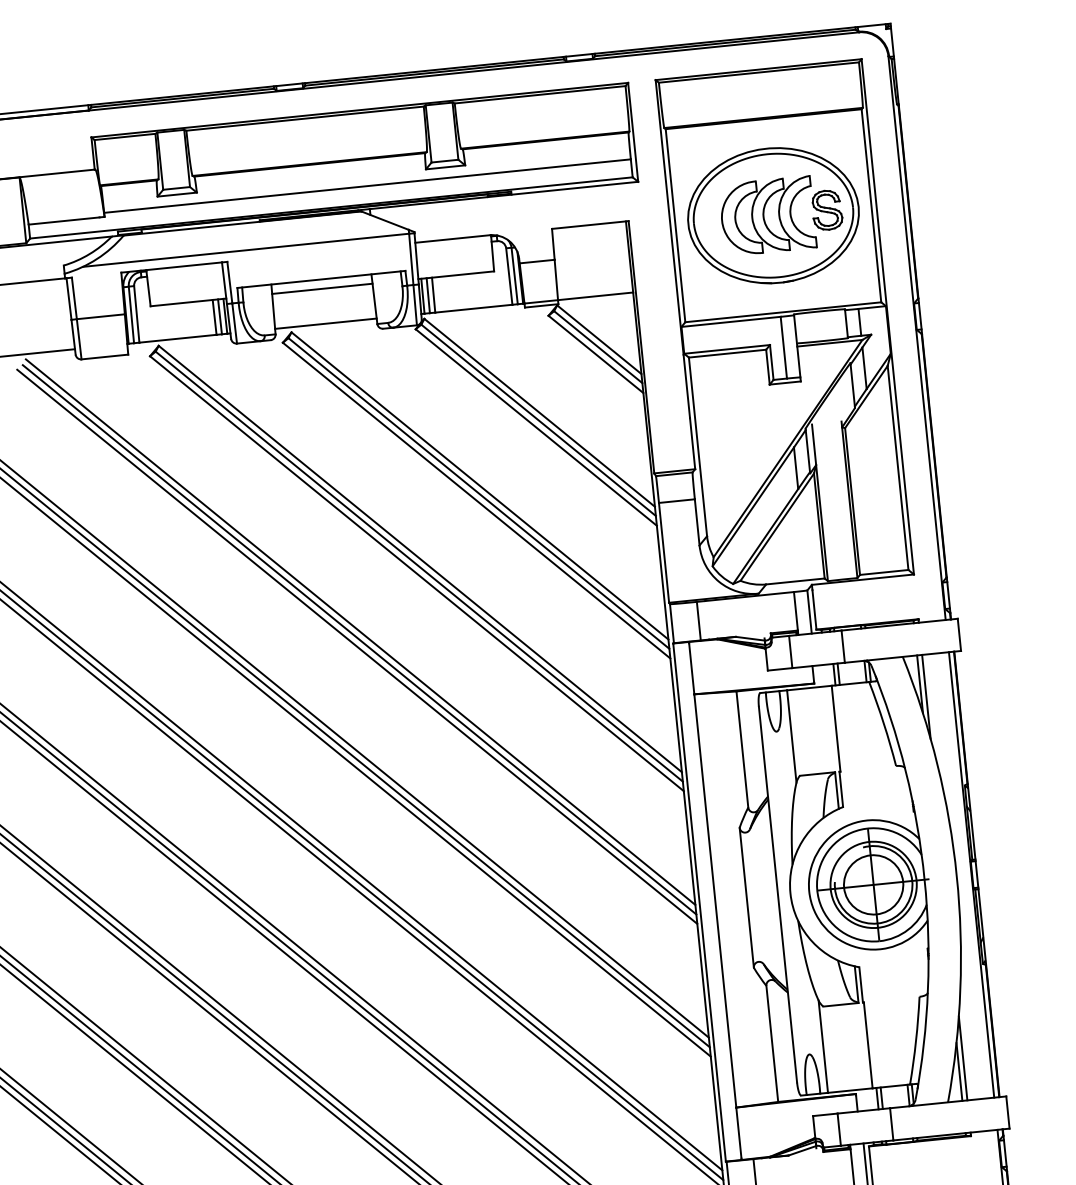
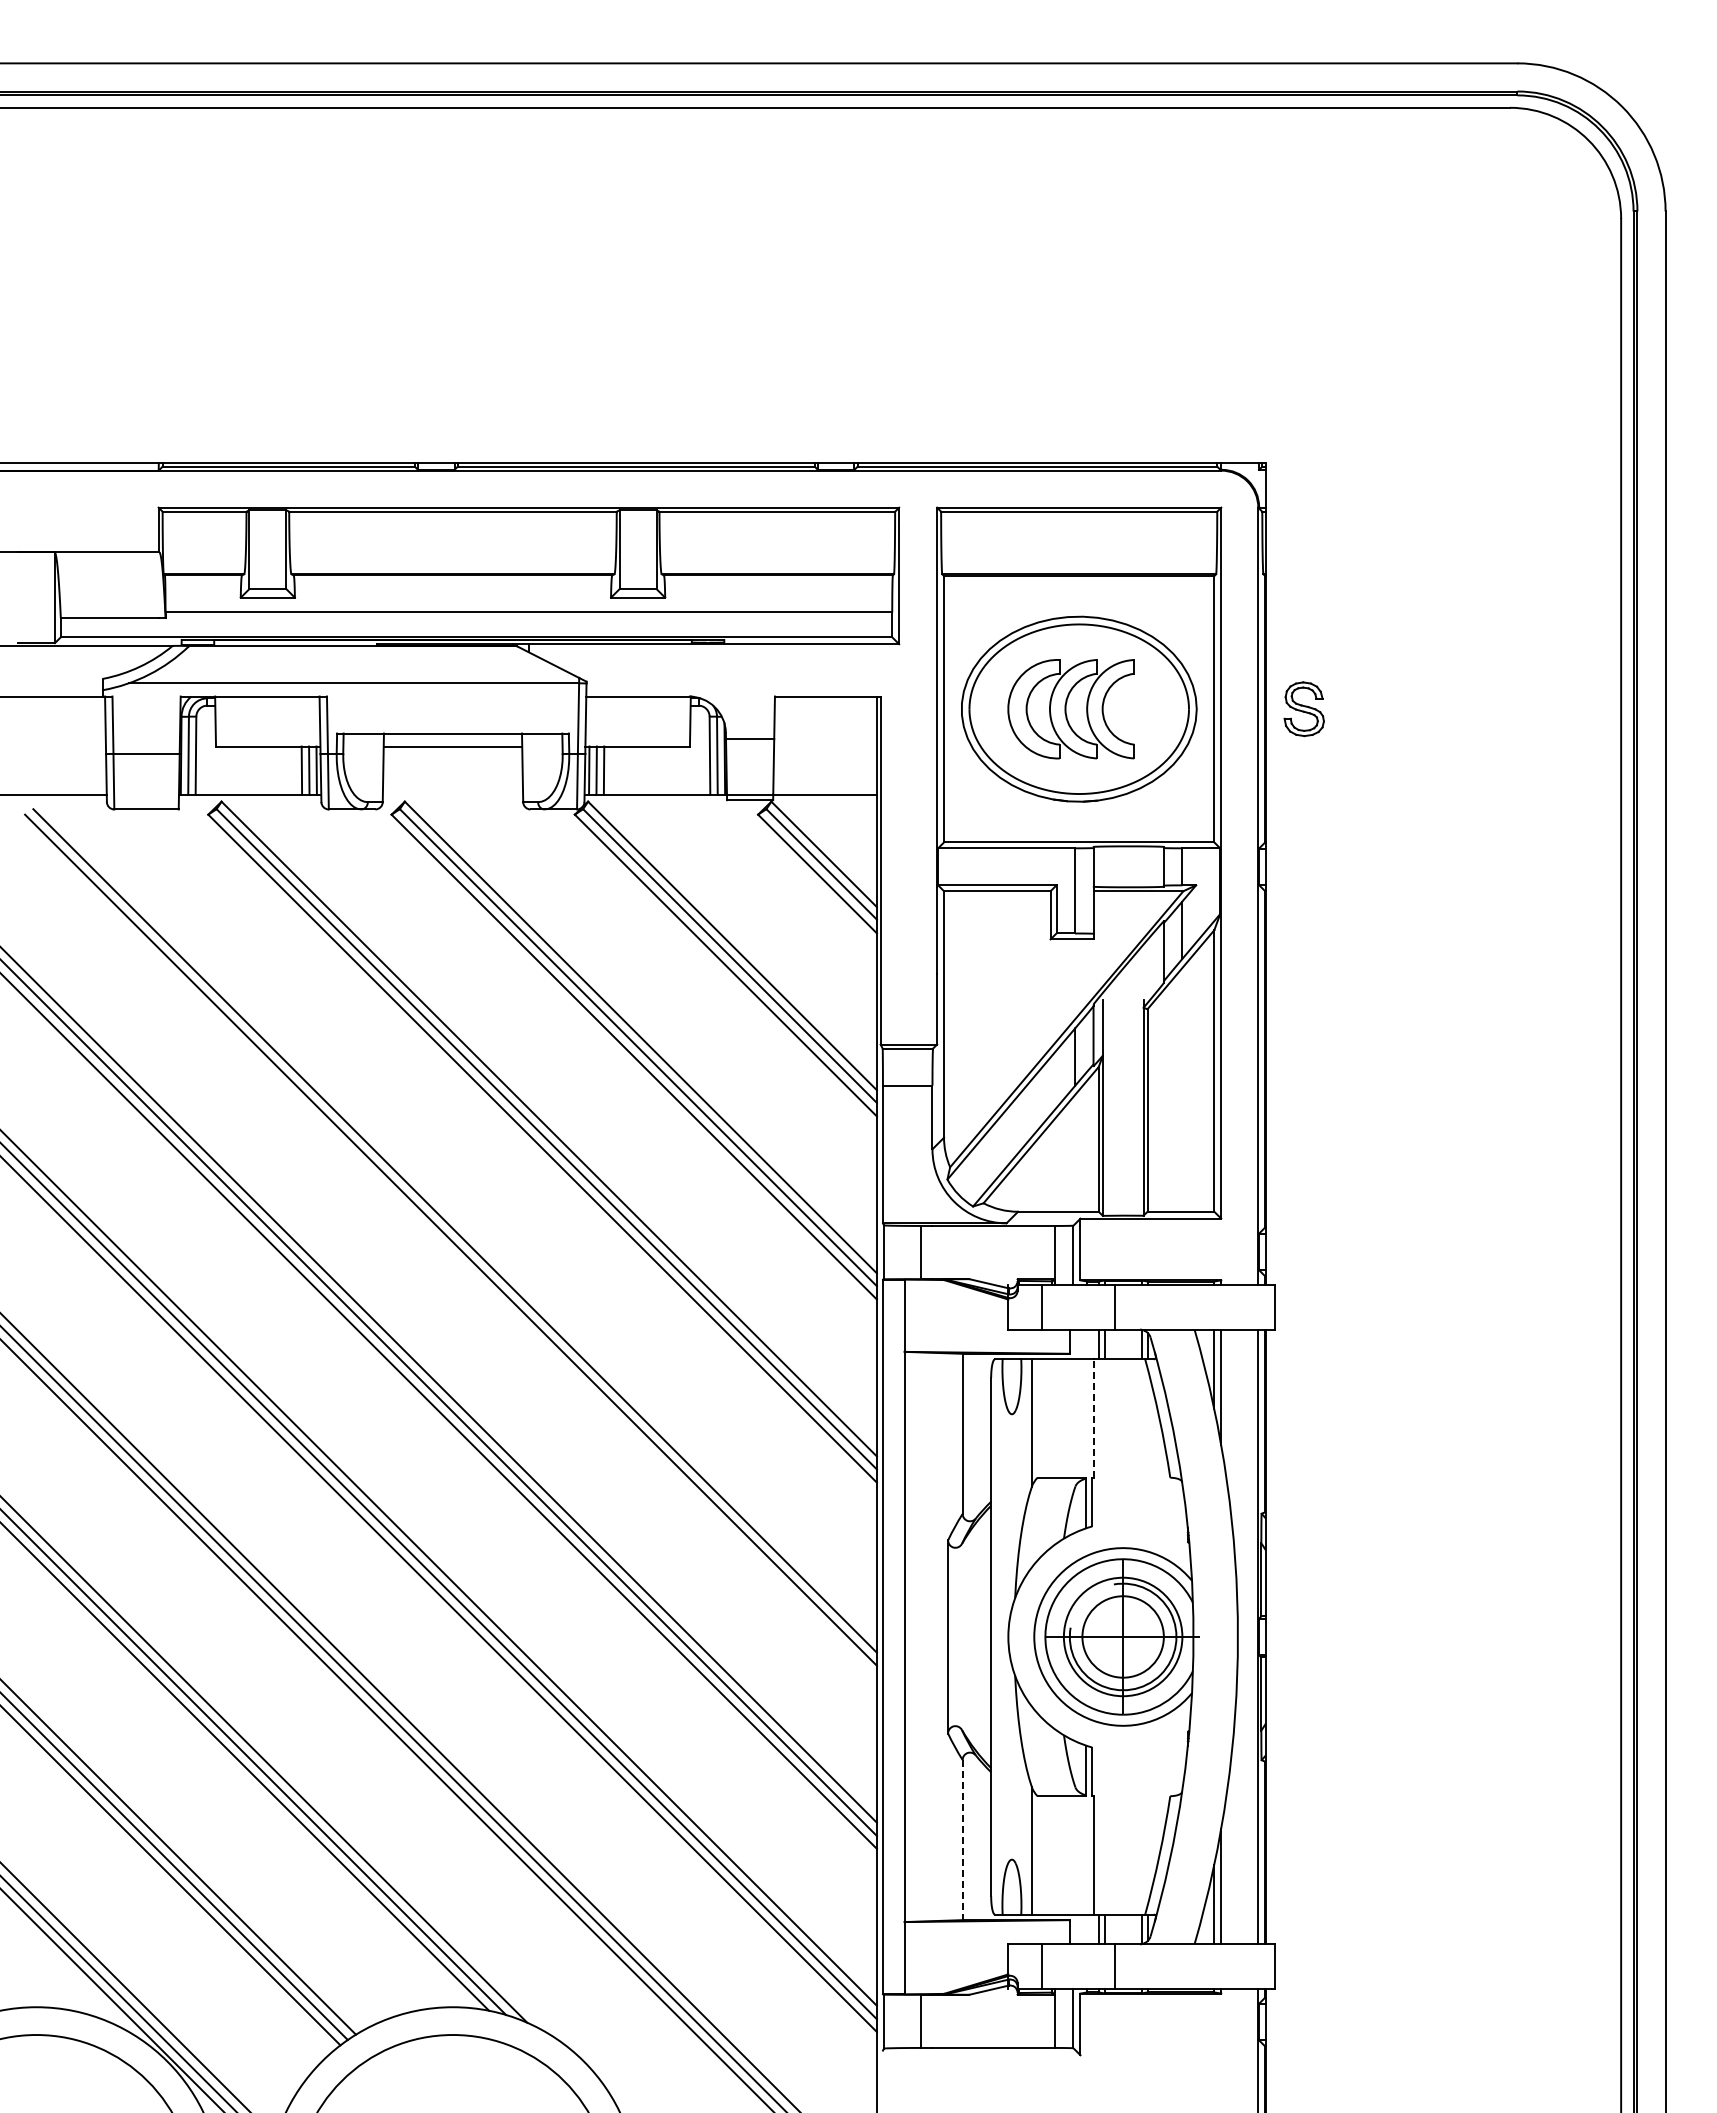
part: (826, 210) -> (1303, 709), moved
line: (325, 323) -> (452, 794), removed
line: (360, 632) -> (457, 1220), removed
line: (836, 728) -> (1093, 1418), solid -> dashed
line: (772, 1044) -> (962, 1840), solid -> dashed

